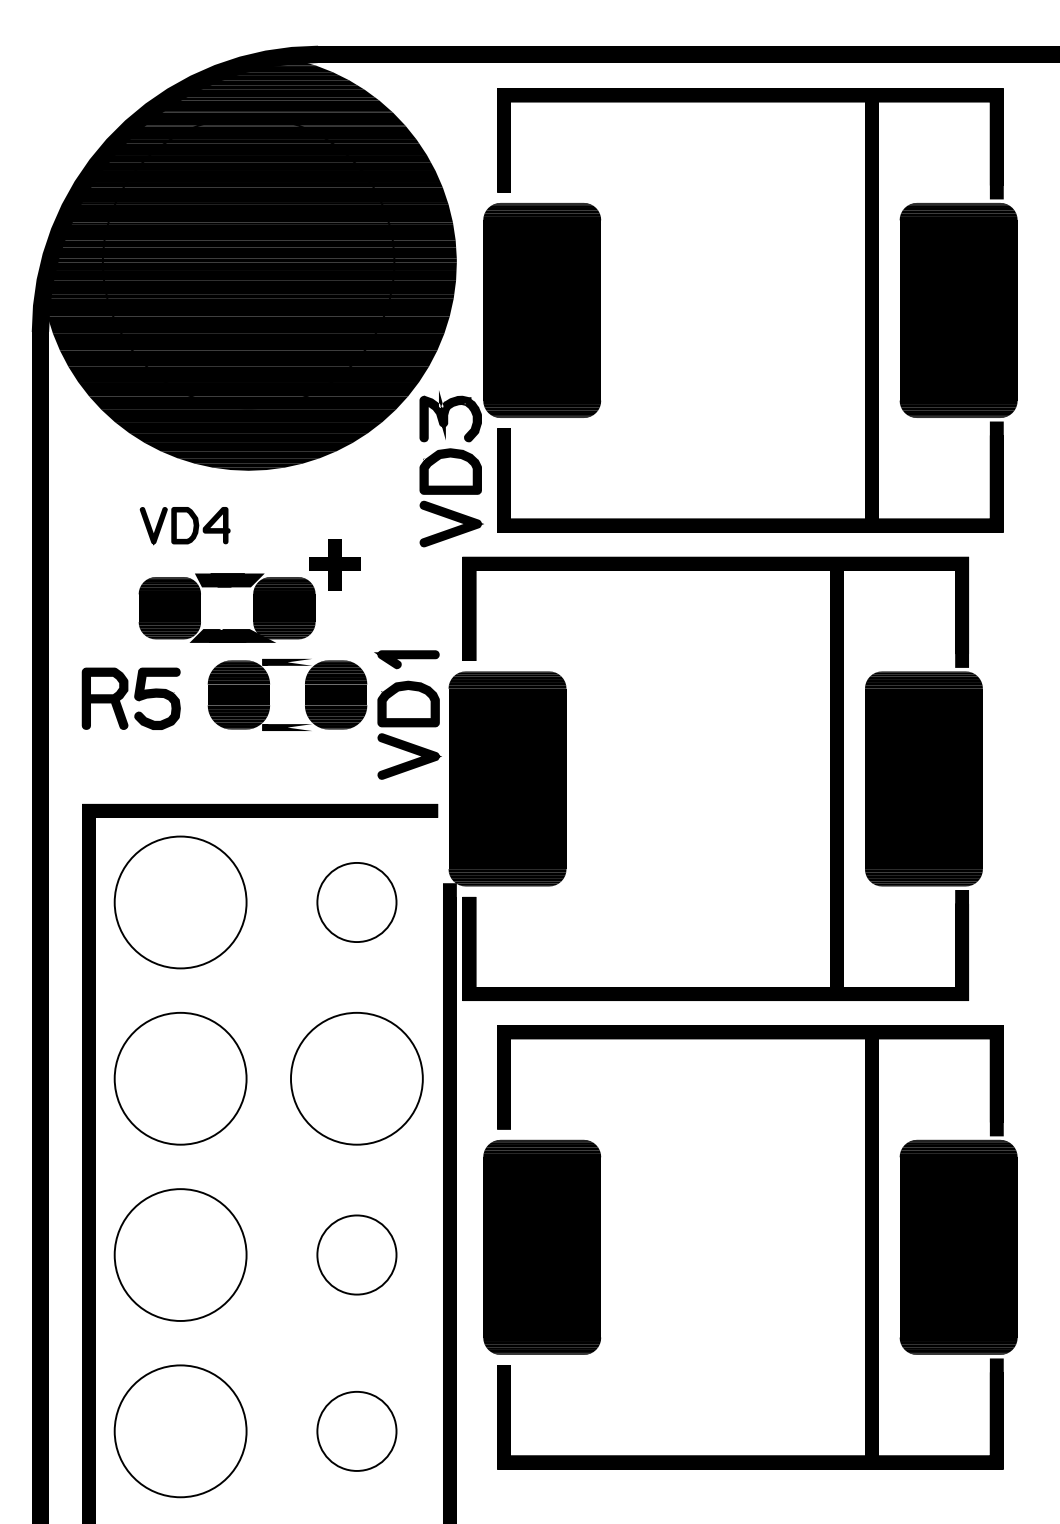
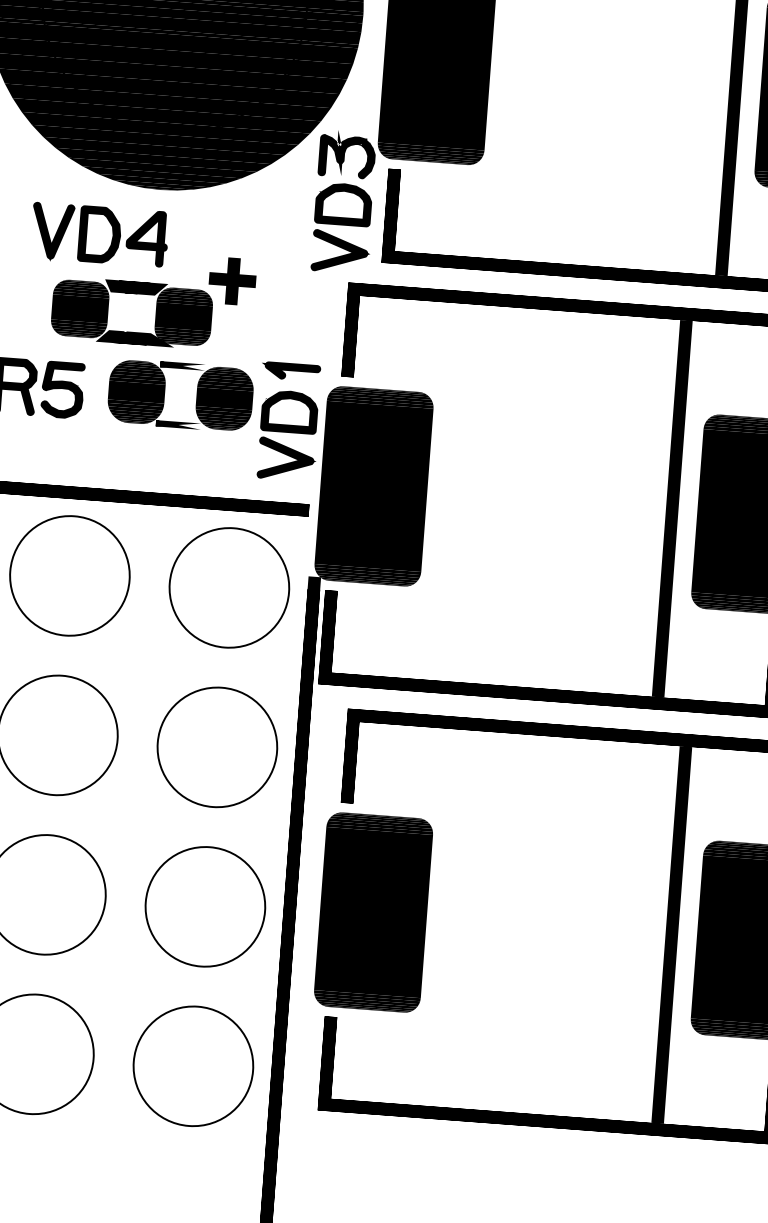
part: (184, 526) -> (98, 236), size x1.67
part: (356, 902) -> (229, 587), size x1.67
part: (356, 1254) -> (205, 906), size x1.67
part: (356, 1431) -> (193, 1066), size x1.67

